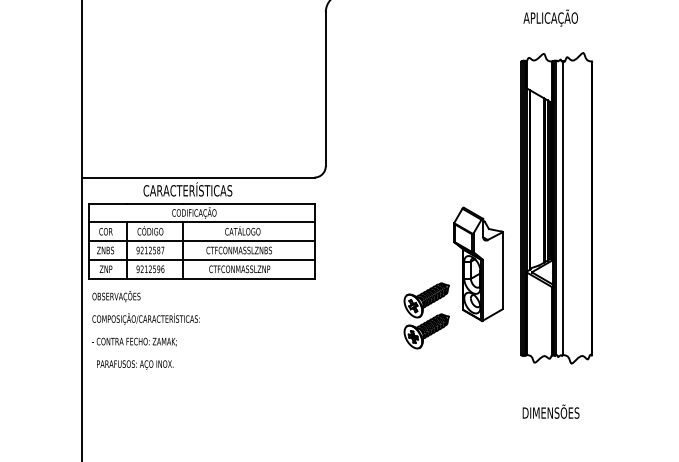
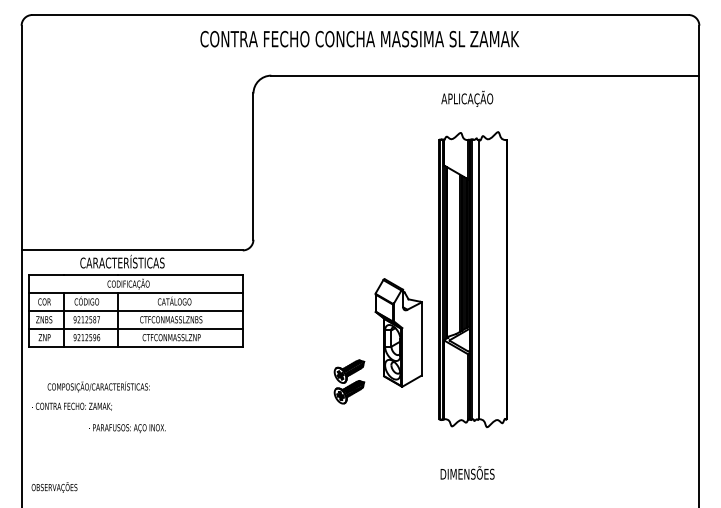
text: (116, 296) -> (54, 487), moved
part: (426, 315) -> (349, 381), size x0.7
text: (145, 318) -> (98, 386), moved
text: (133, 364) -> (127, 428), moved

